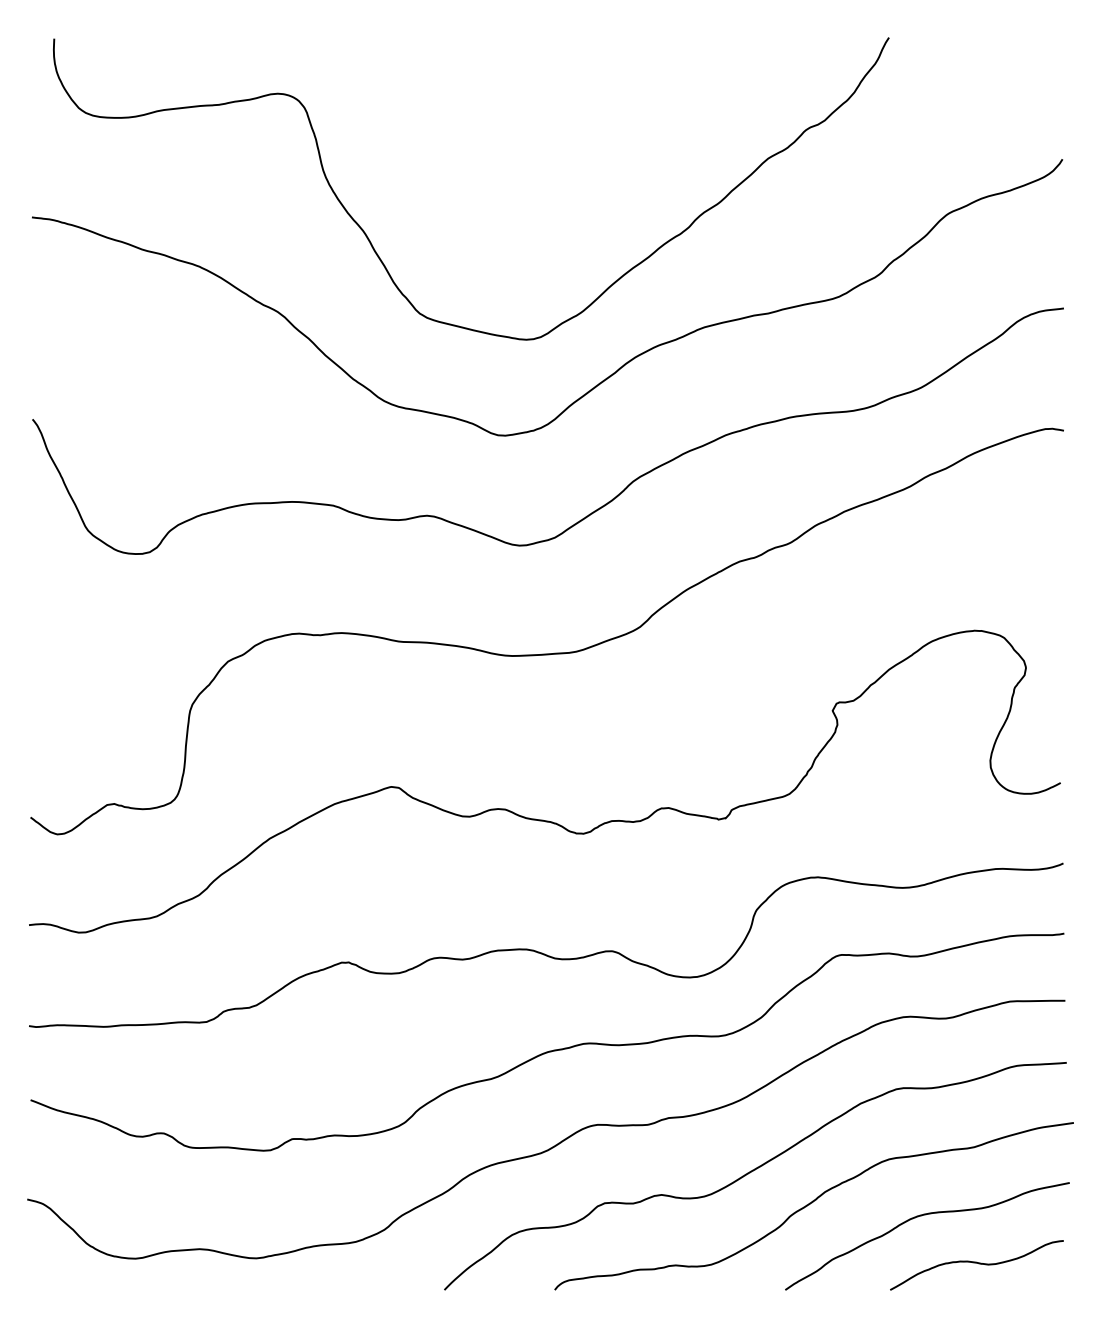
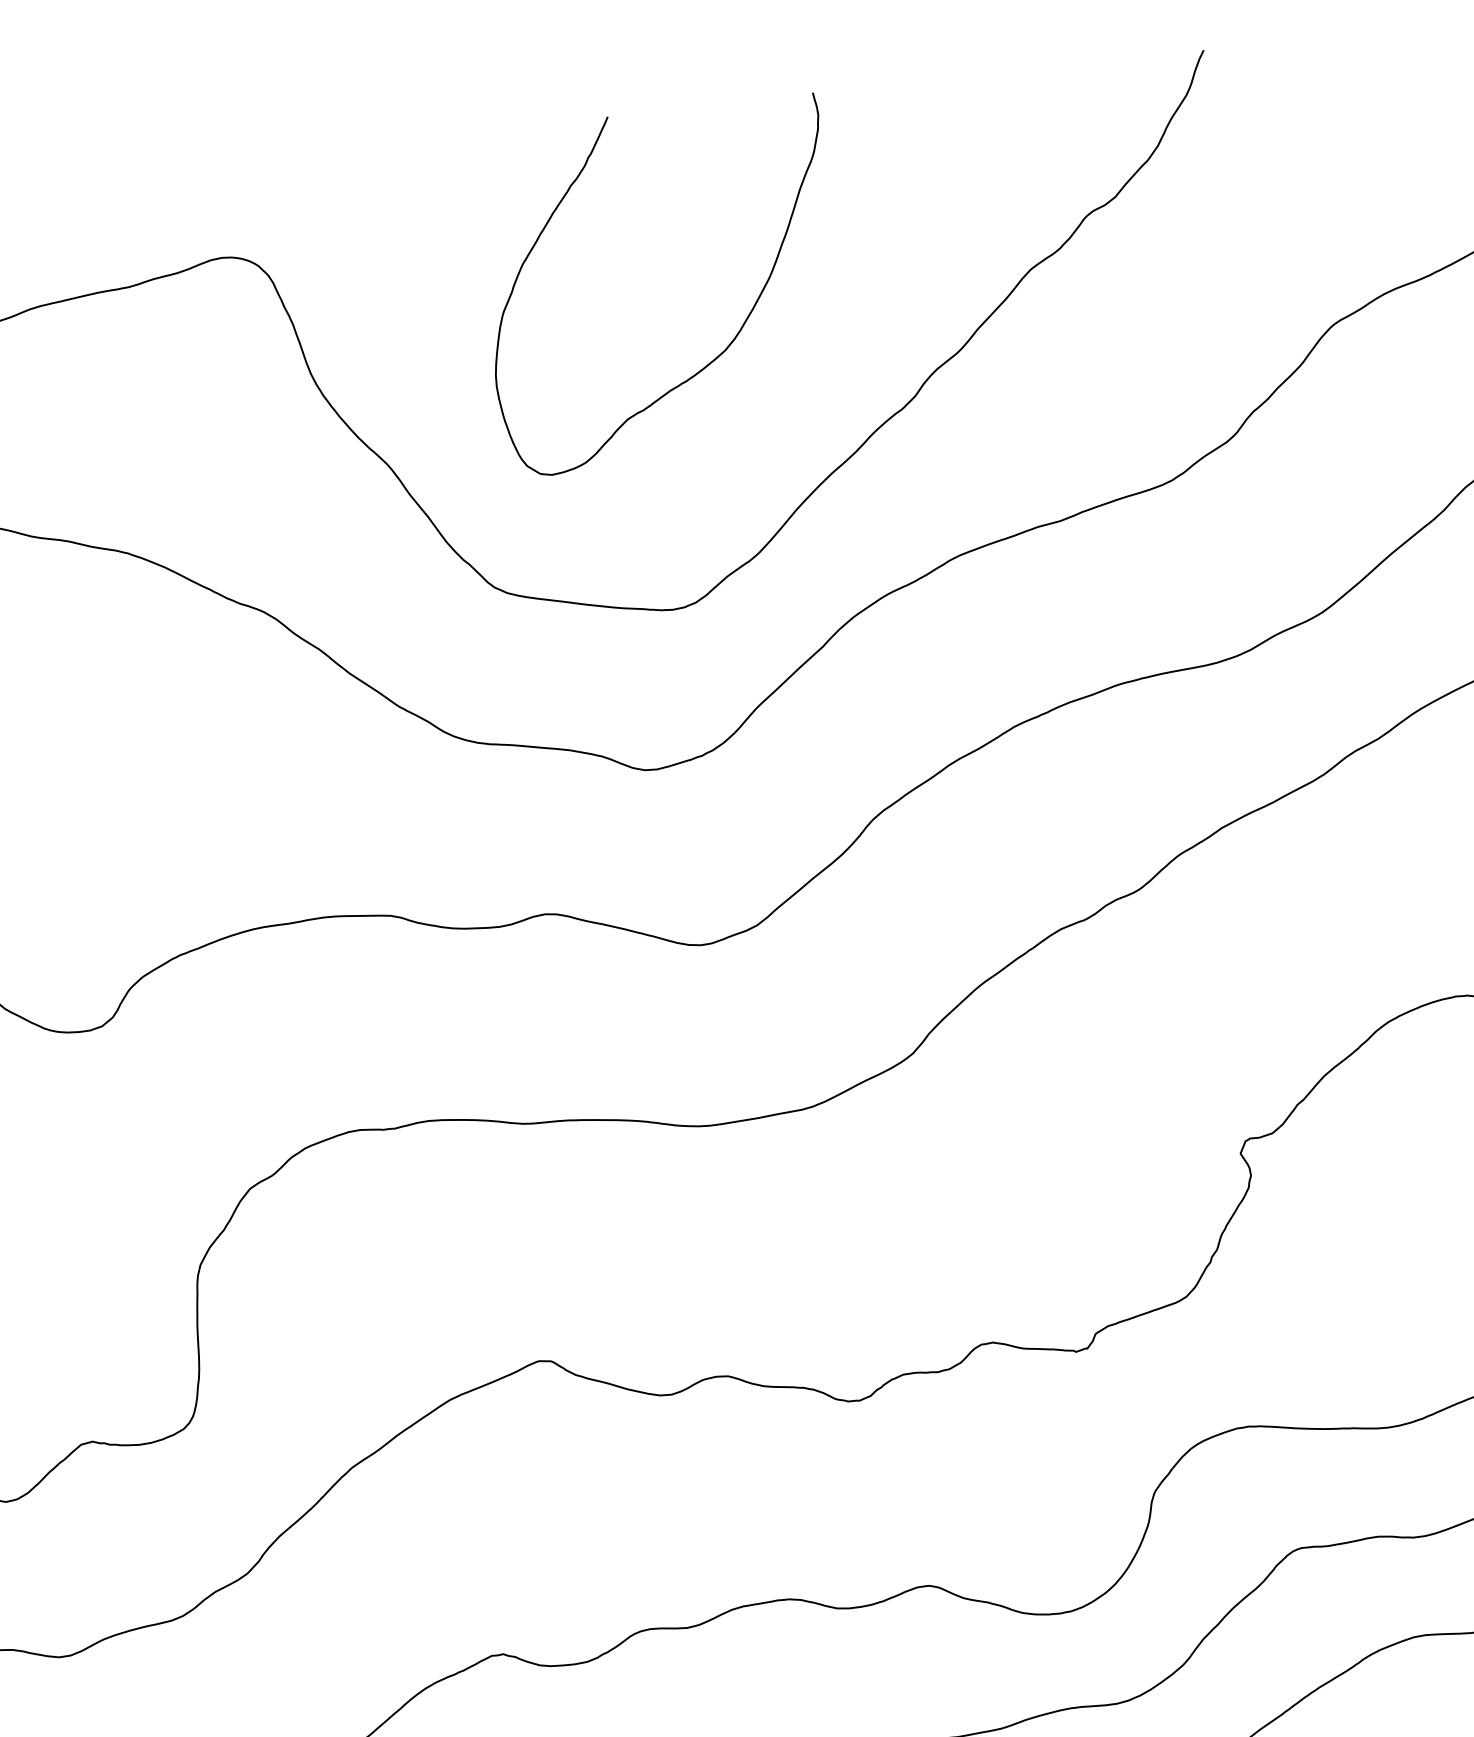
curve: (579, 181) -> (728, 342), added

